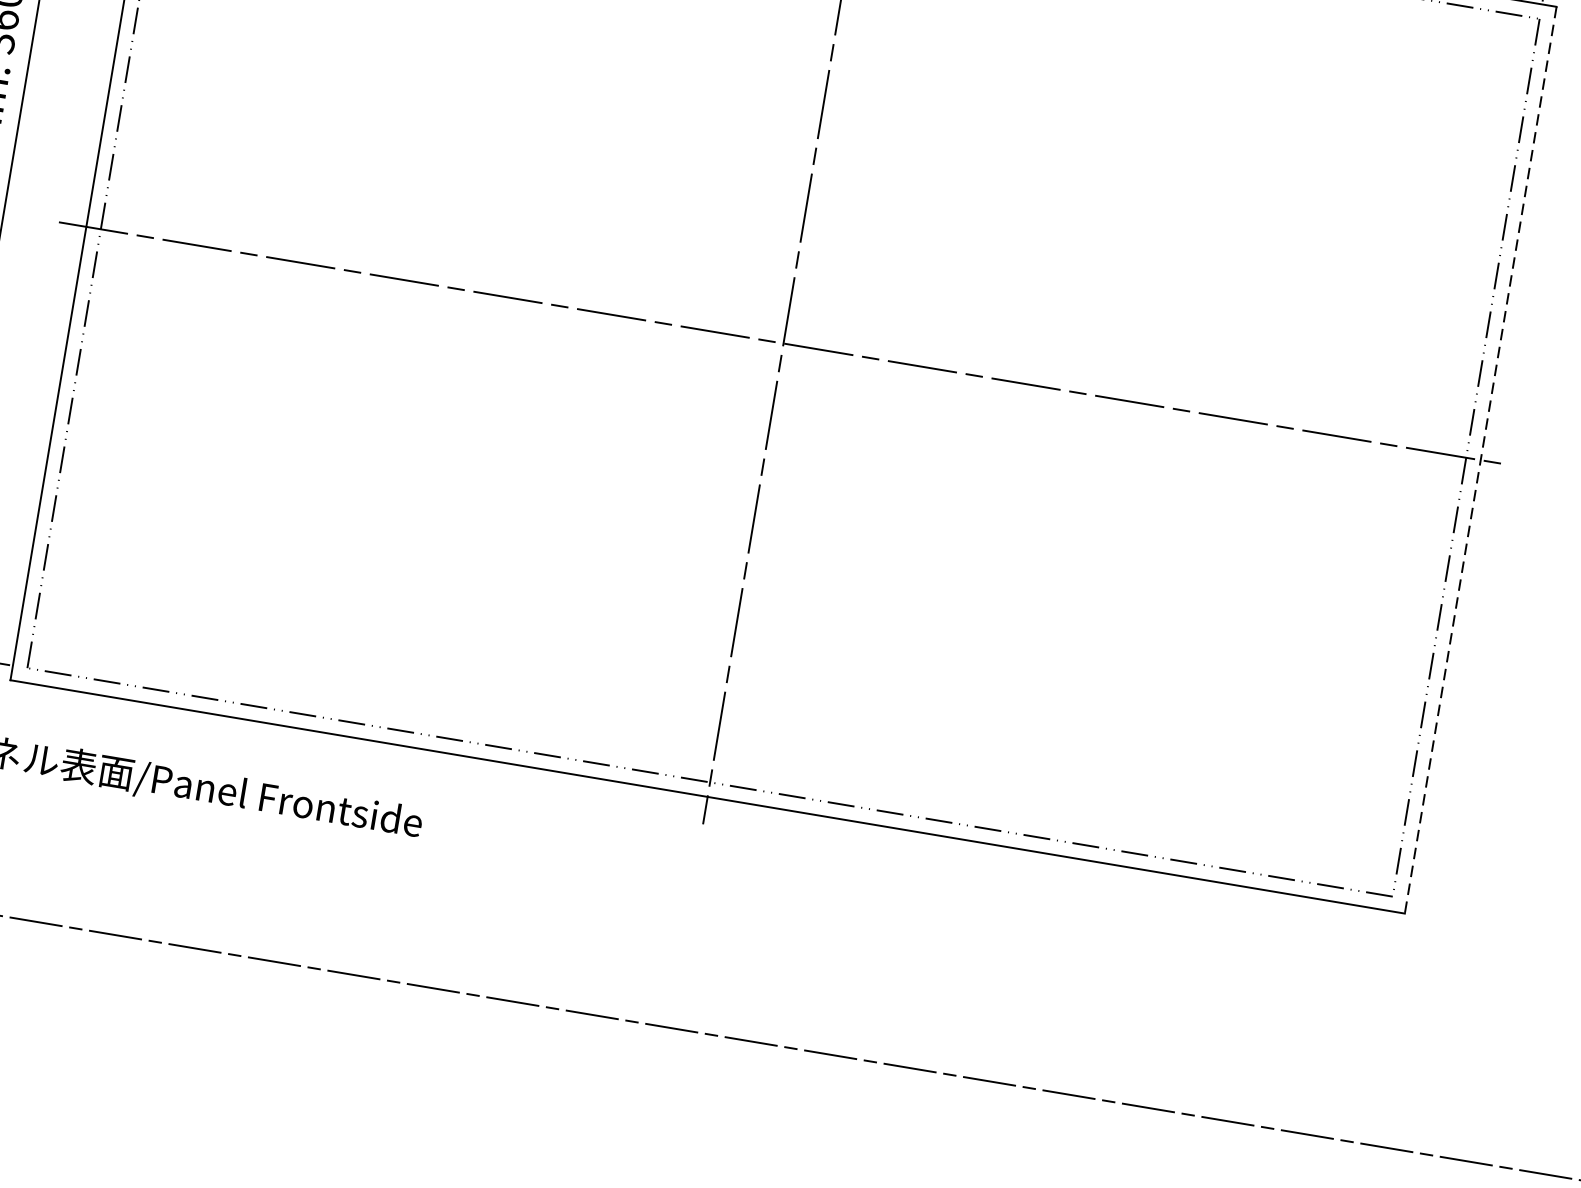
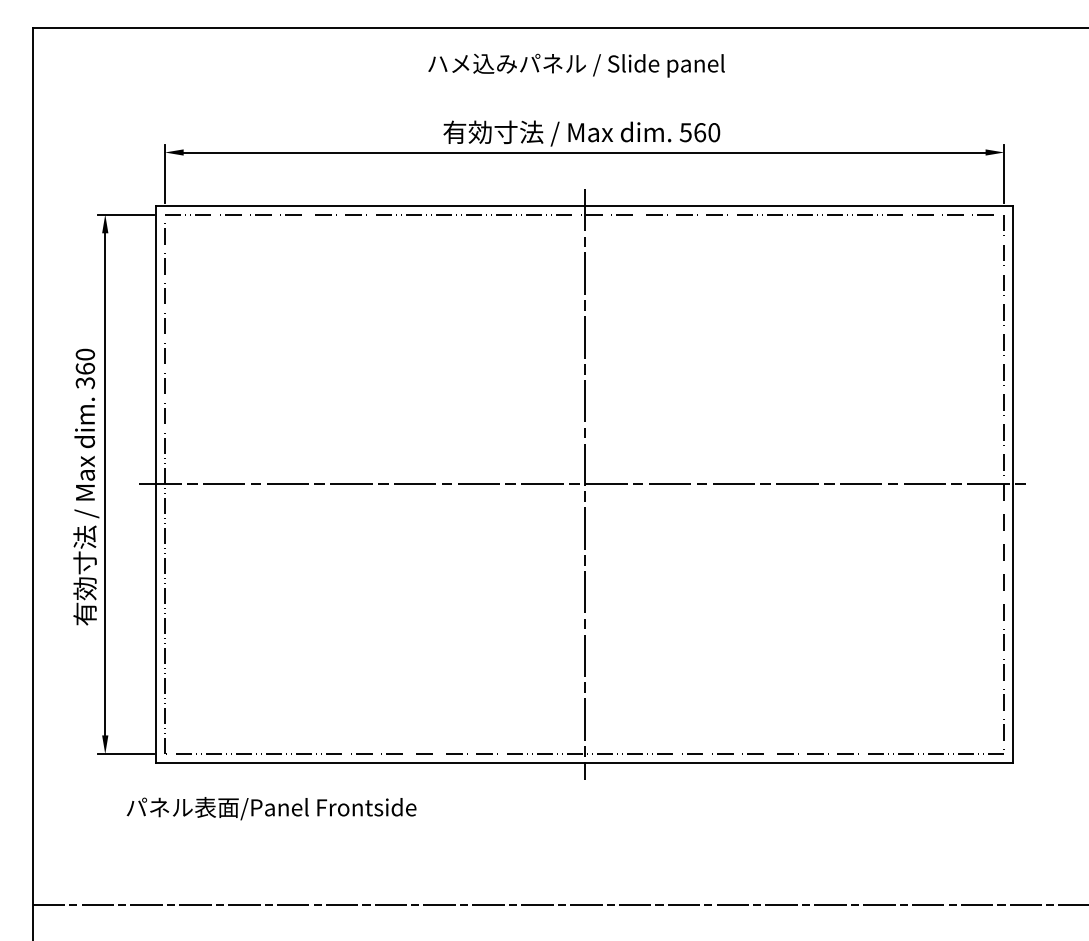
line: (1481, 460) -> (1013, 484), dashed -> solid

